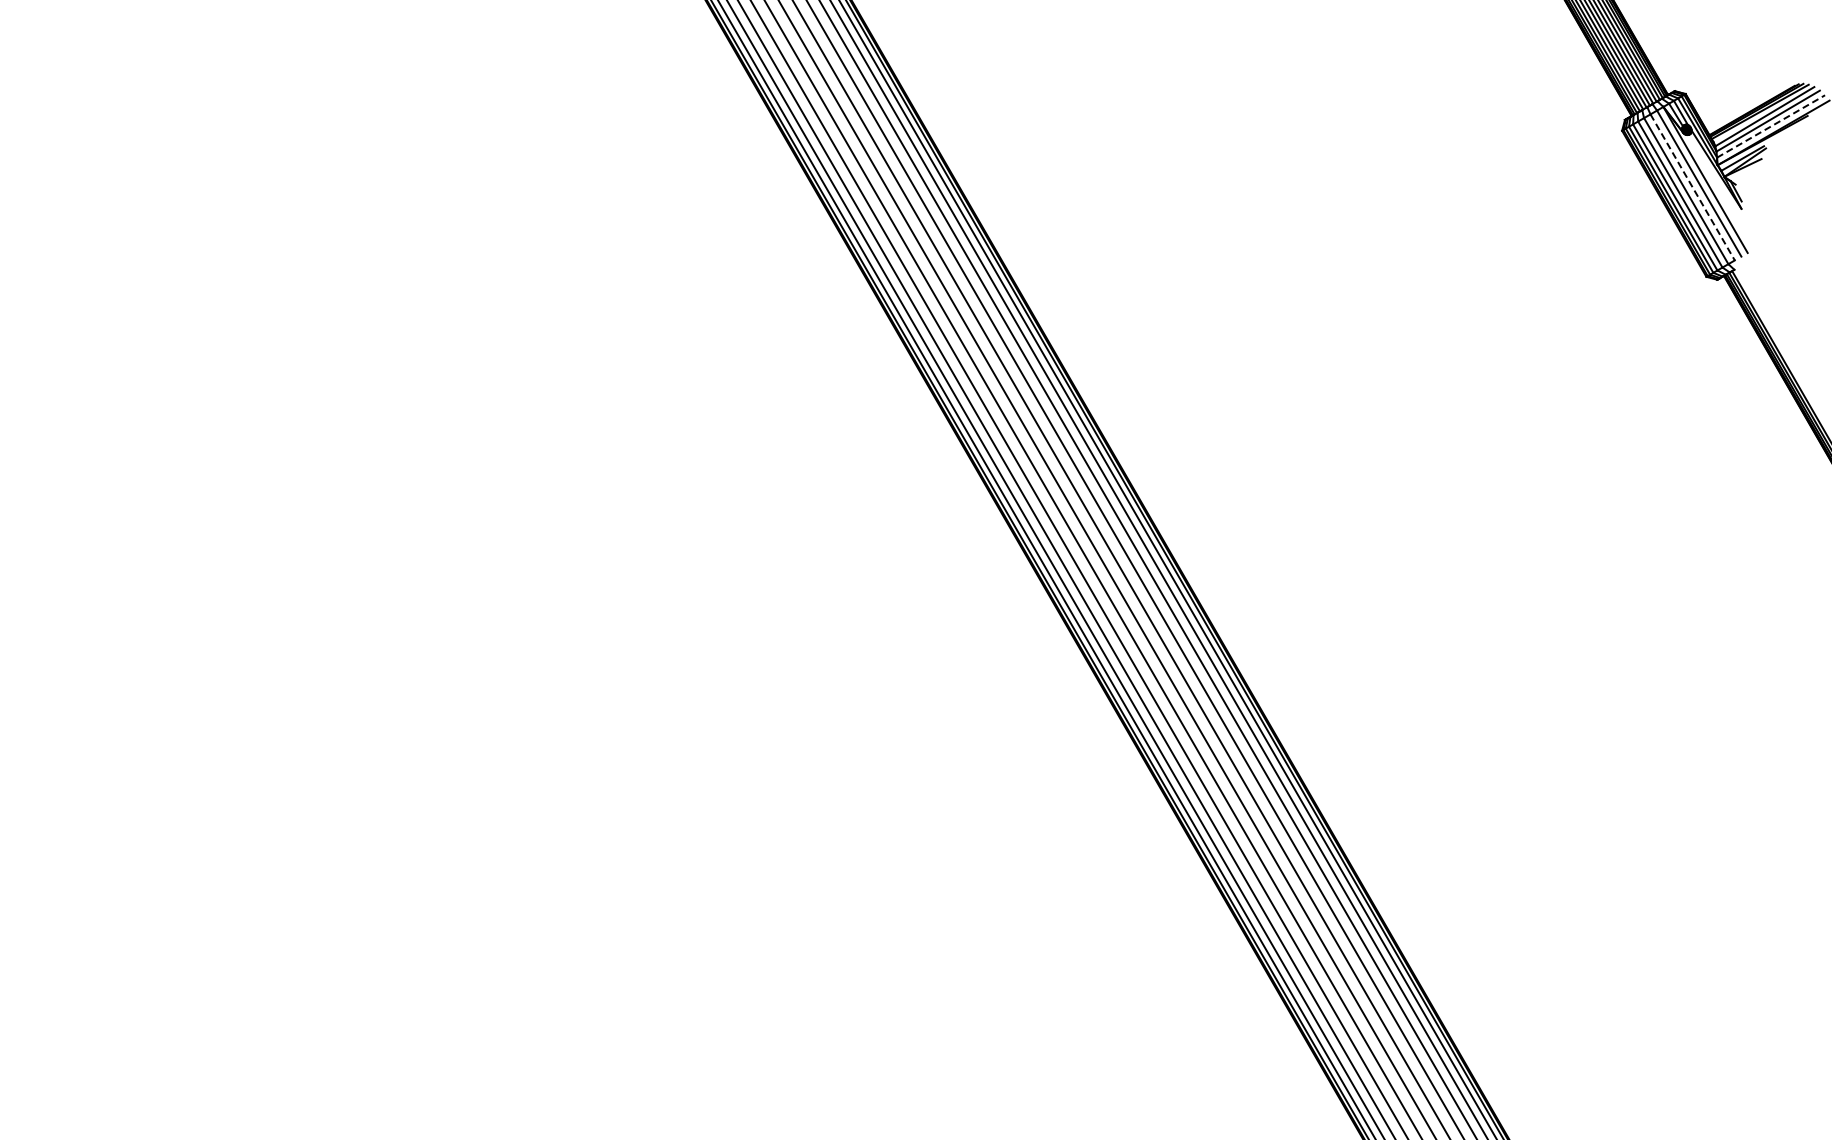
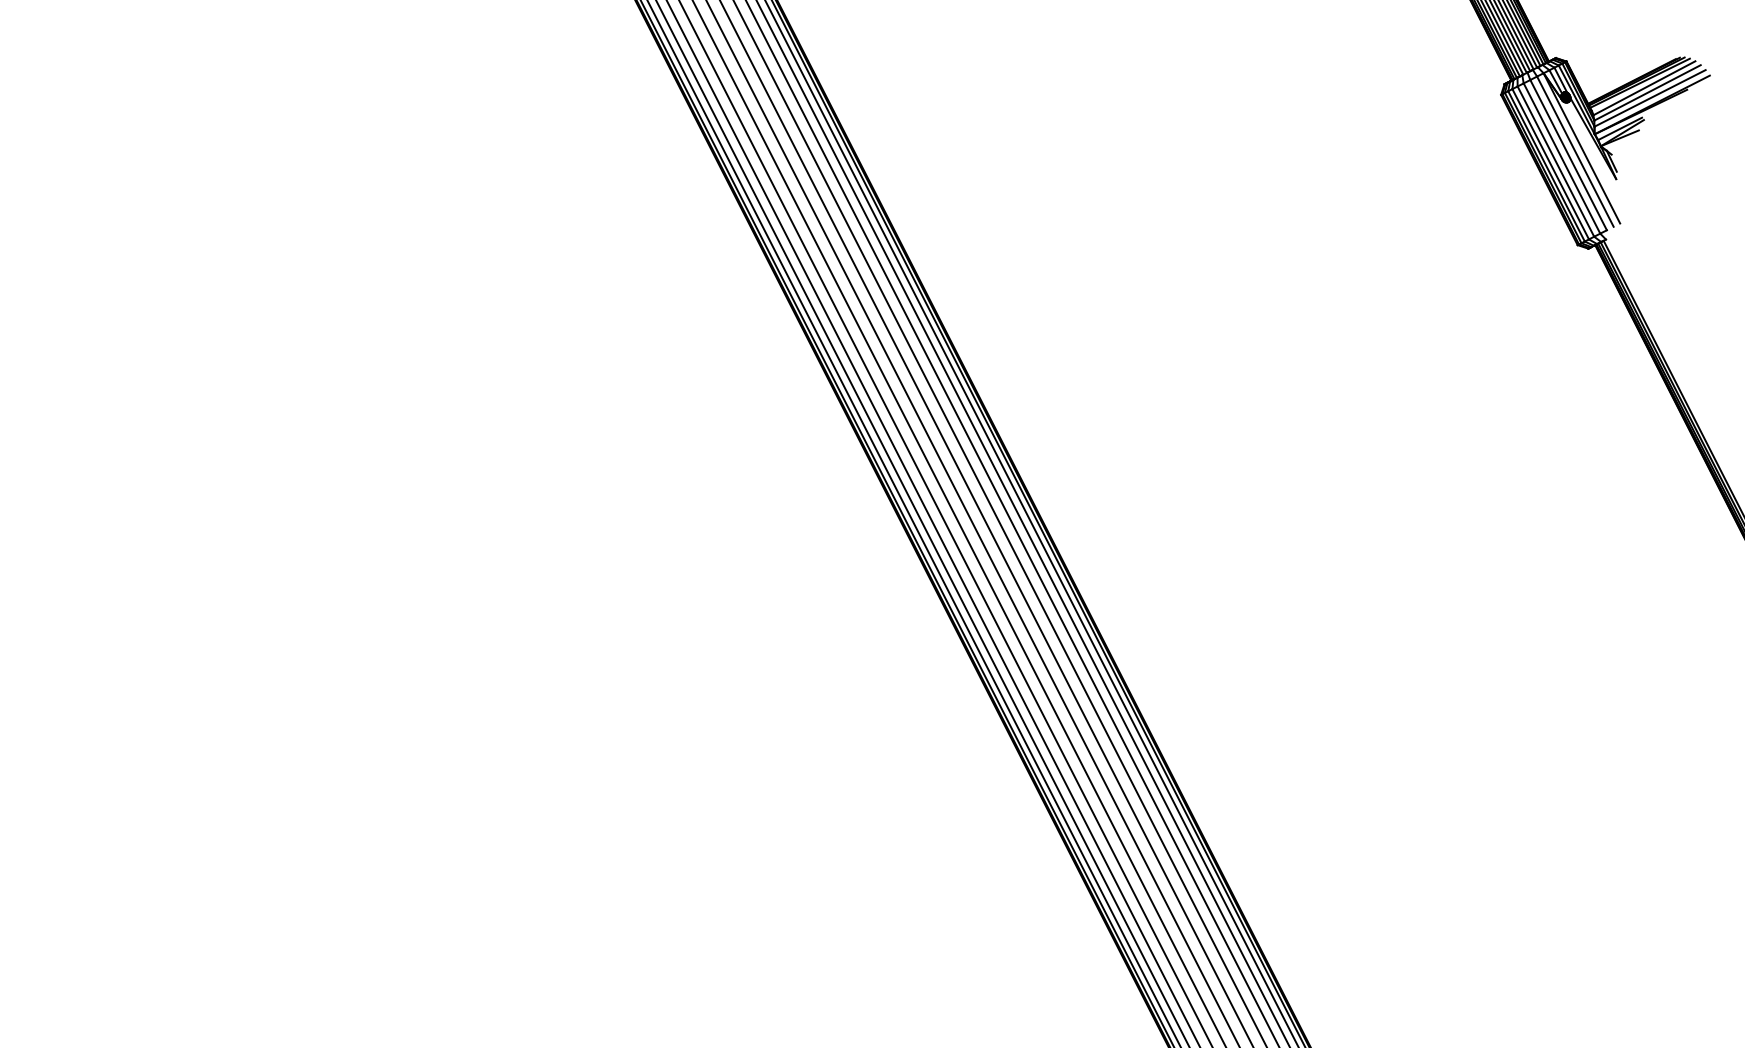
line: (1771, 126) -> (1650, 98), dashed -> solid
line: (1692, 187) -> (1568, 155), dashed -> solid

